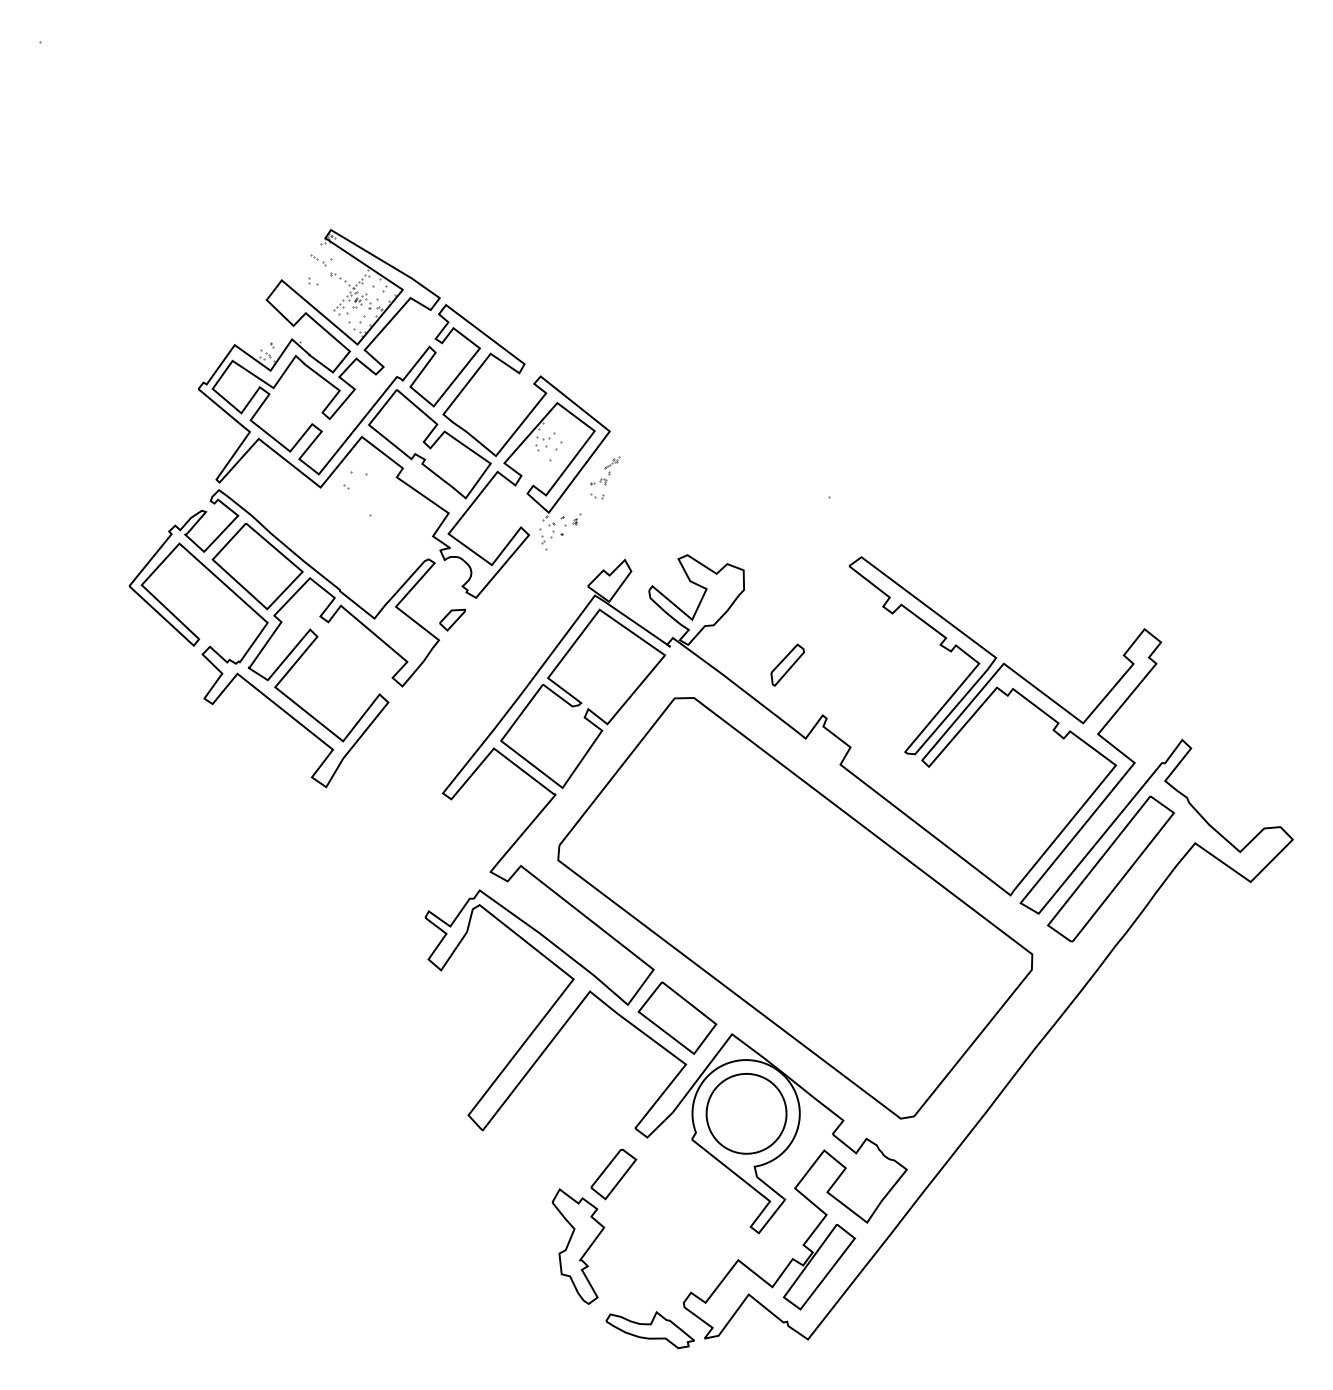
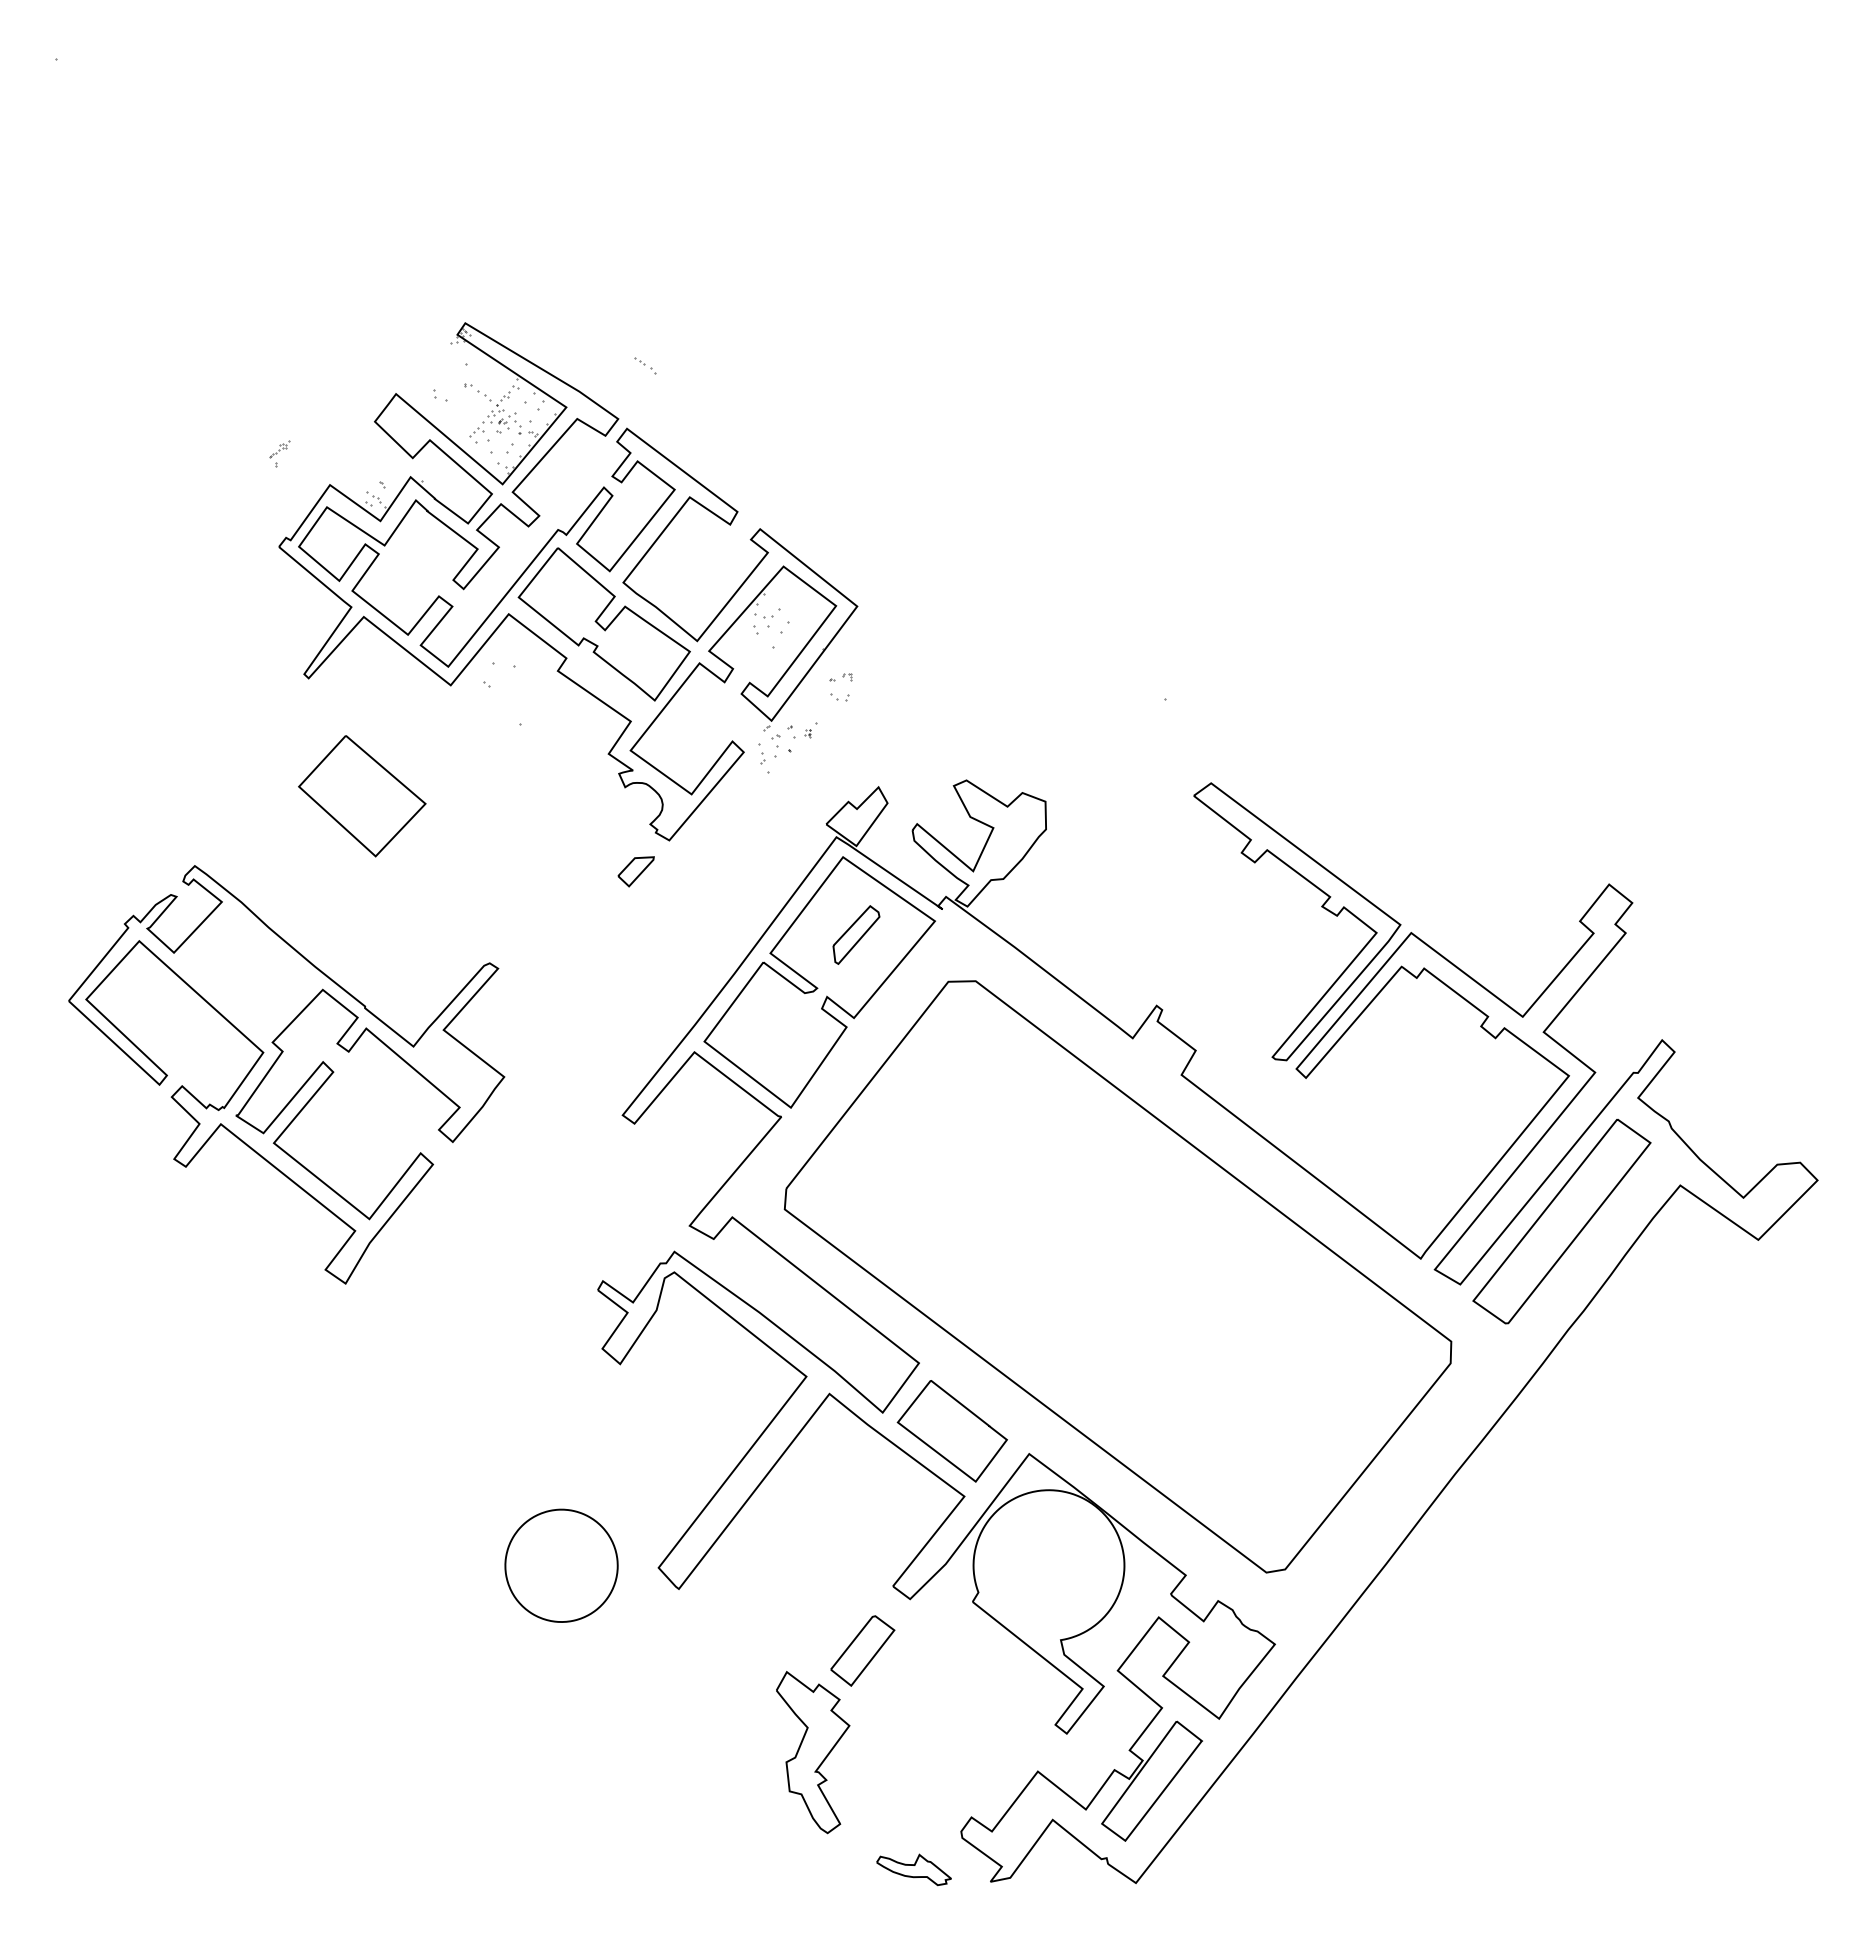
part: (318, 260) -> (645, 365), moved
part: (612, 465) -> (279, 453), moved
part: (275, 632) -> (274, 1065), moved
part: (787, 664) -> (856, 934), moved
part: (746, 1113) -> (561, 1565), moved
part: (649, 1329) -> (913, 1869), size x0.6

